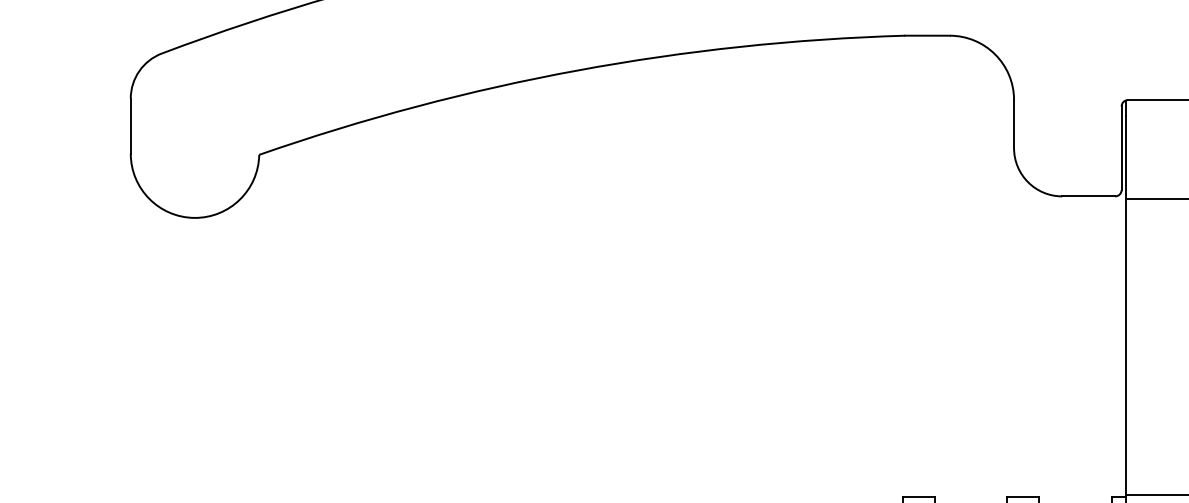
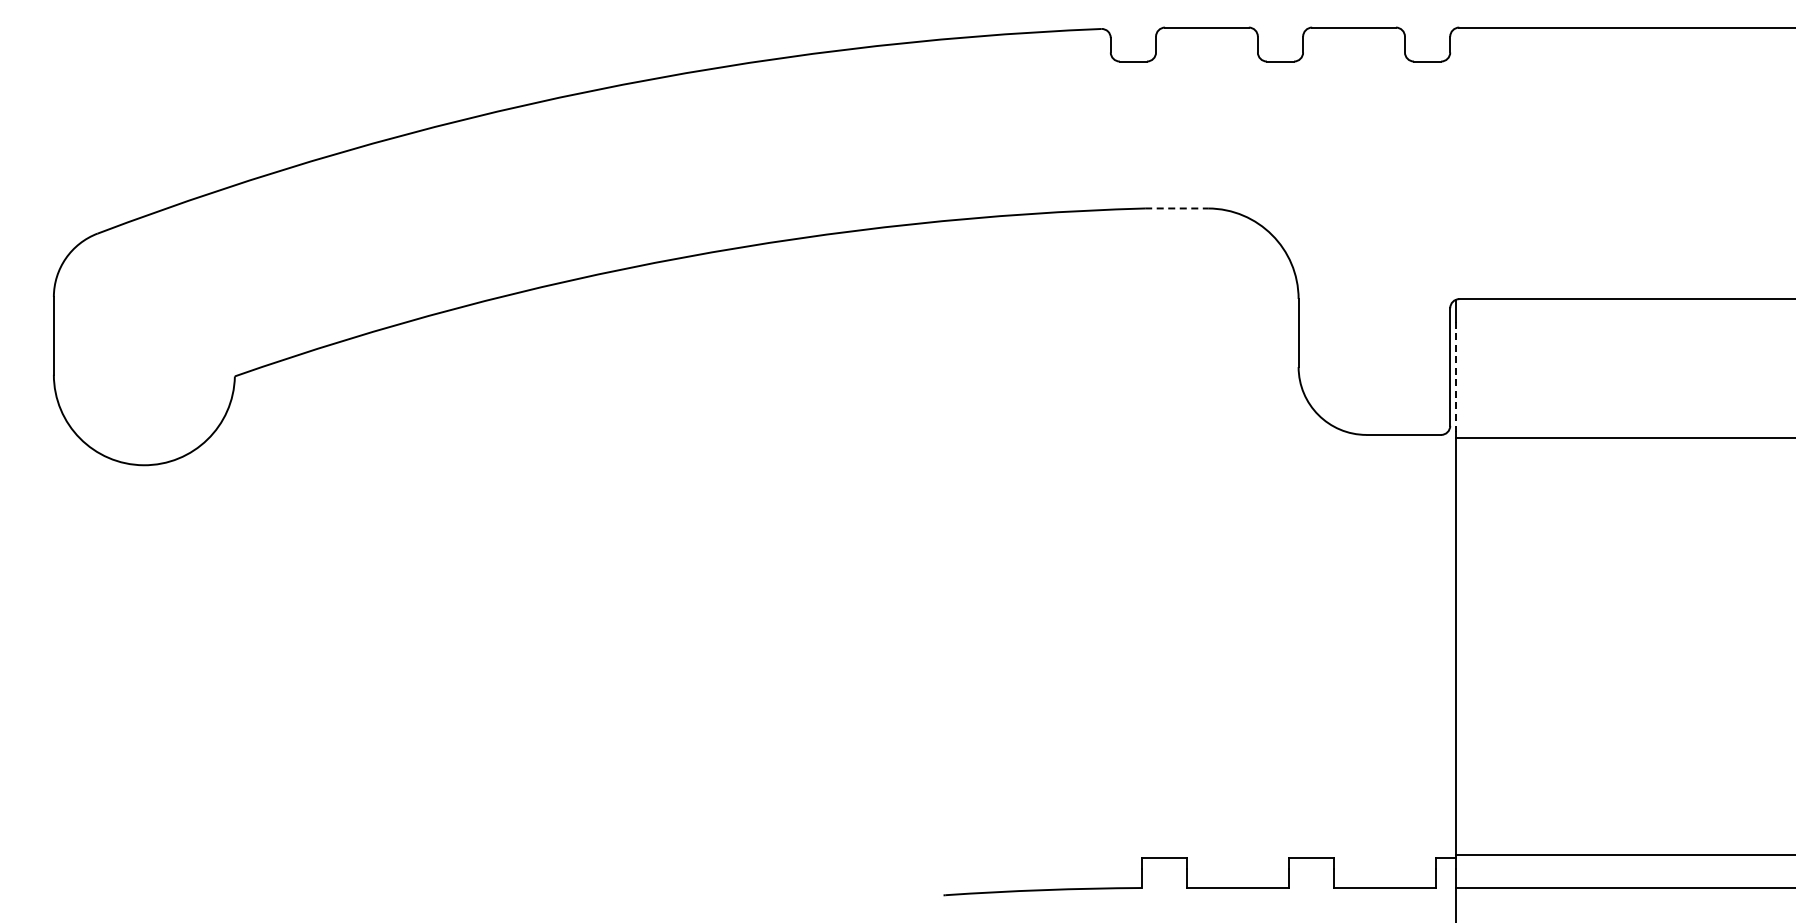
line: (927, 35) -> (1176, 208), solid -> dashed
line: (1125, 154) -> (1455, 376), solid -> dashed

